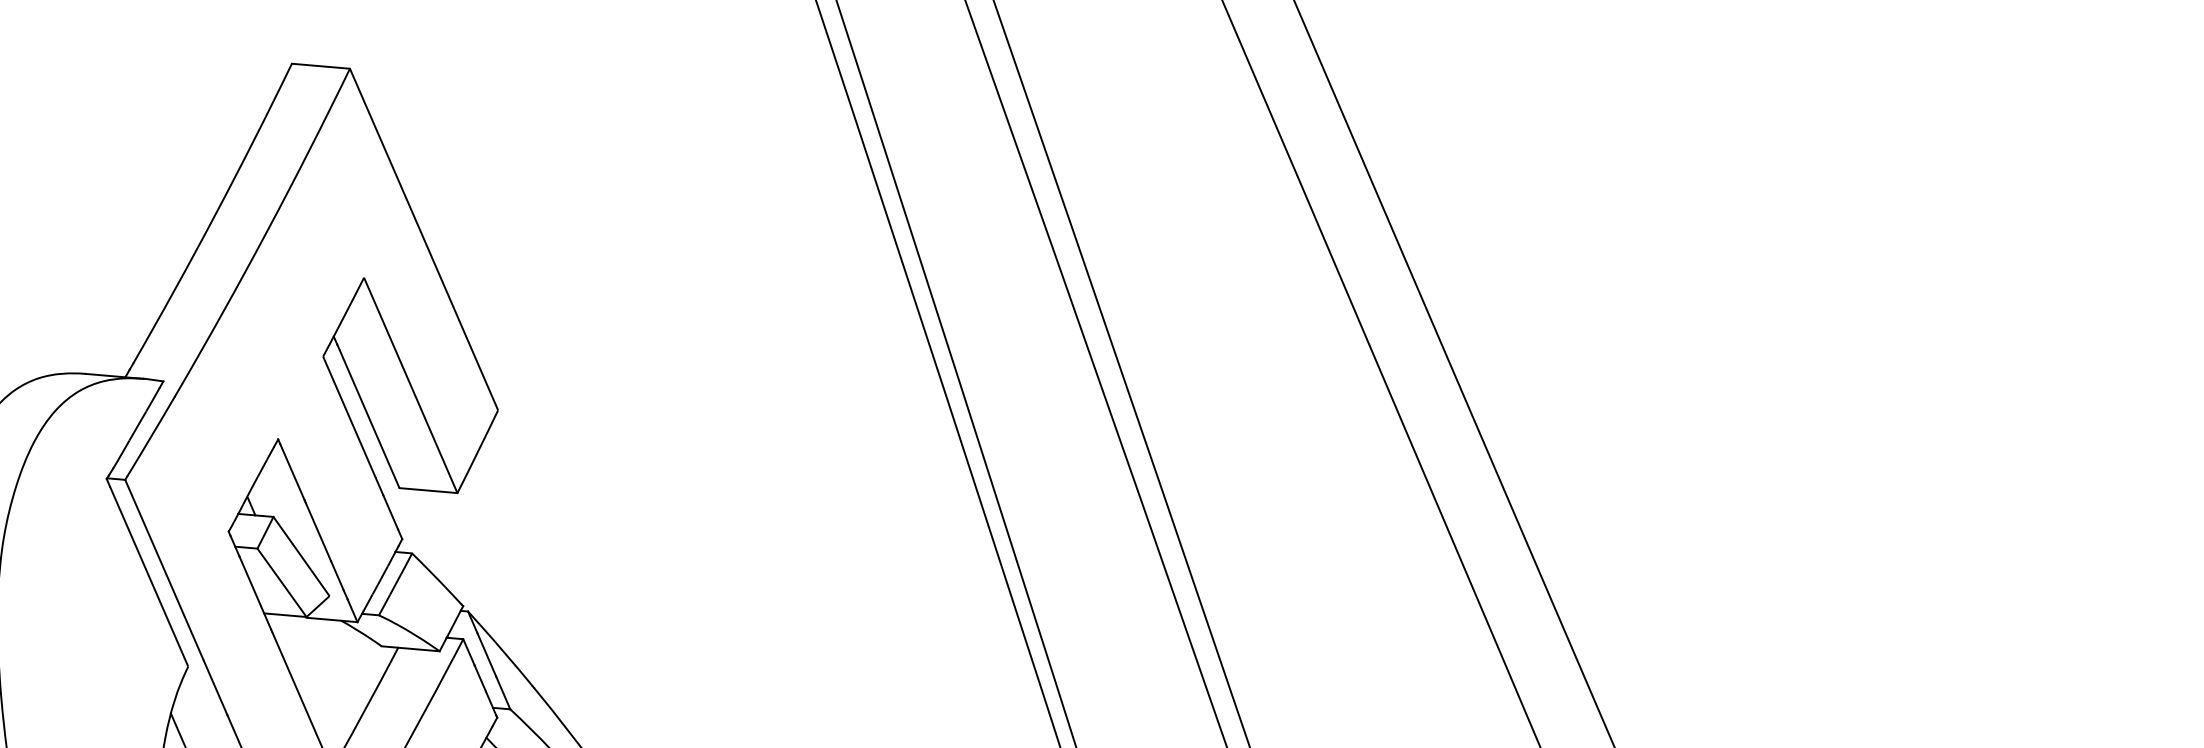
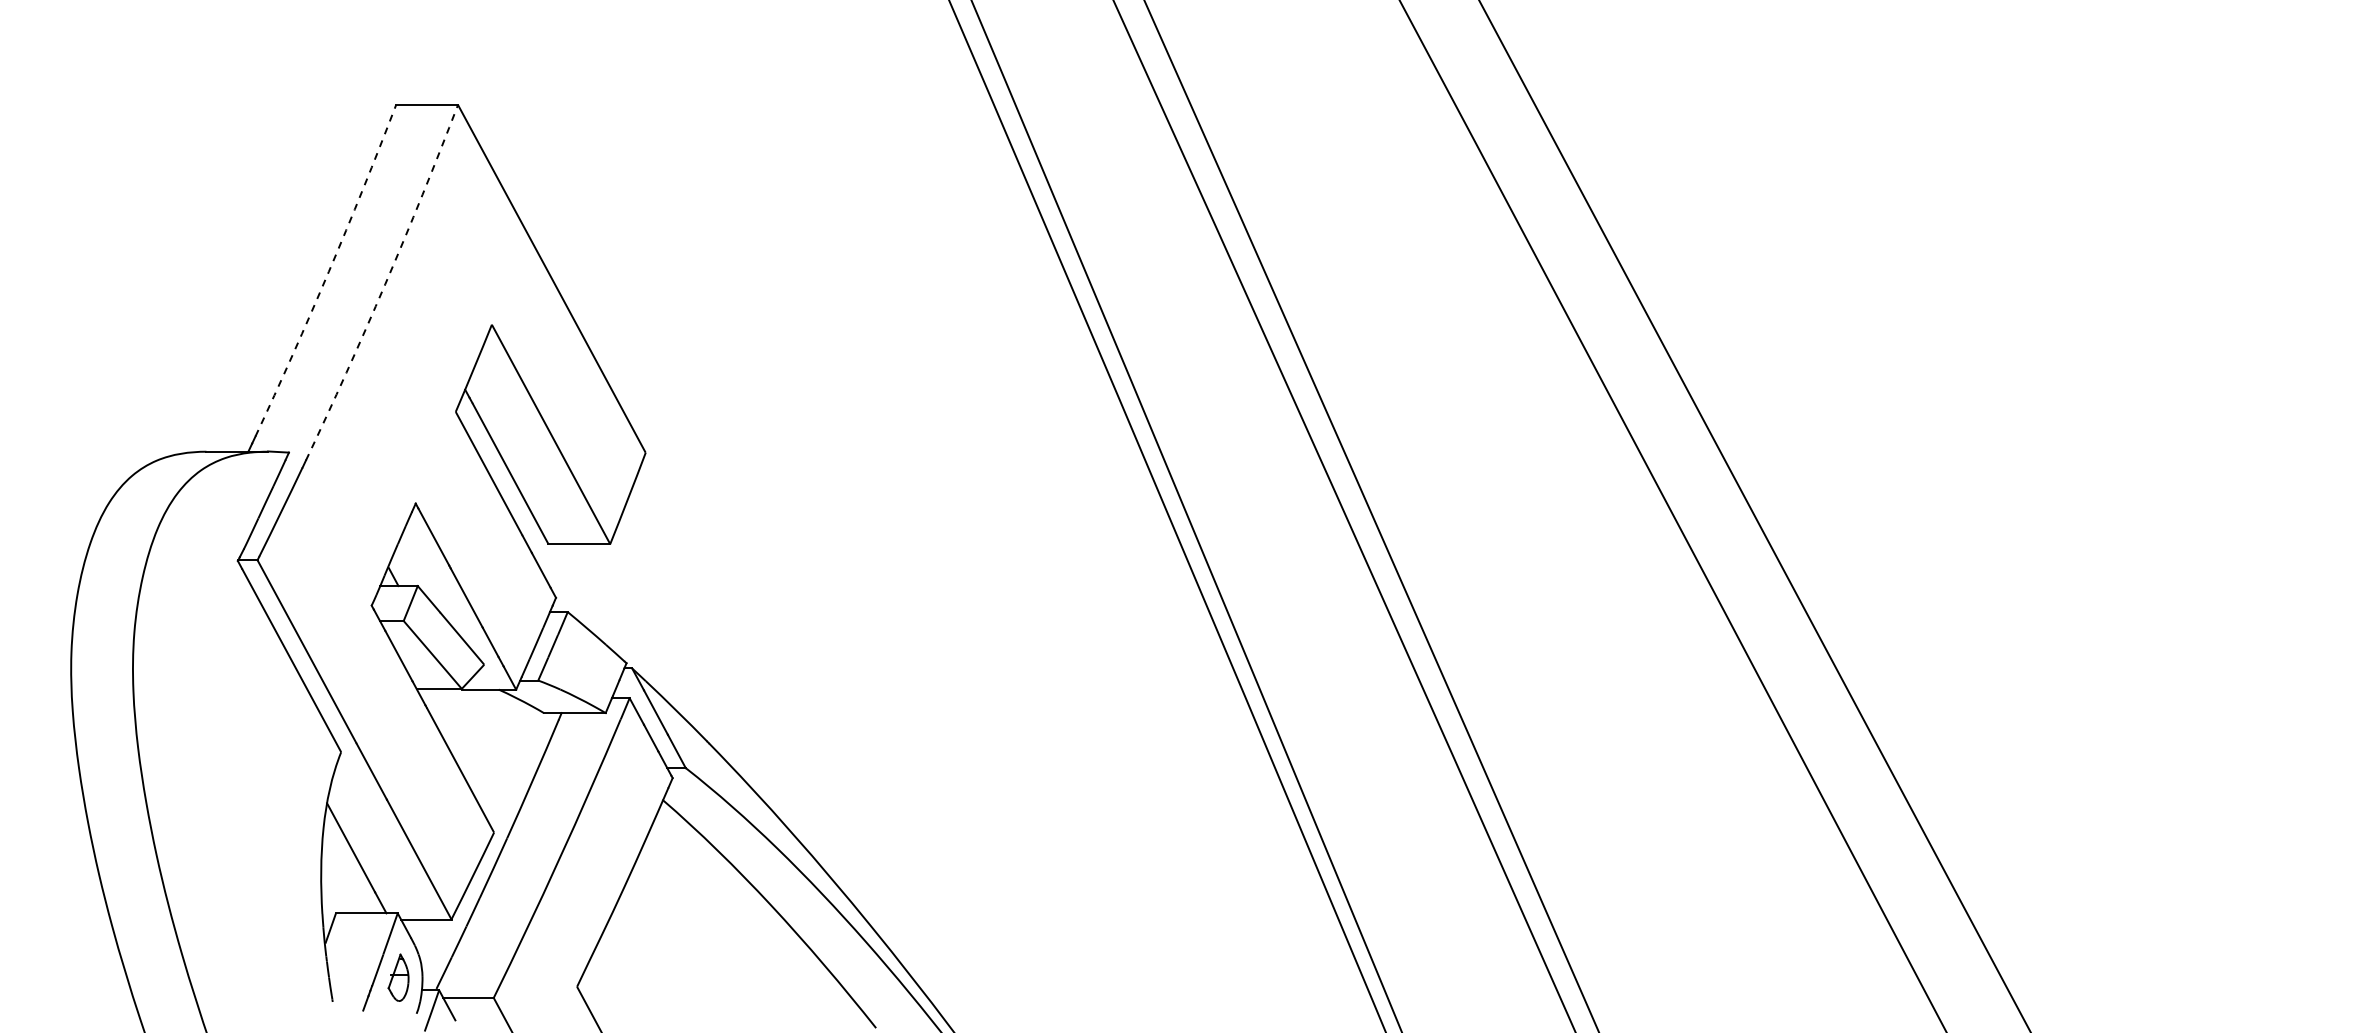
arc: (215, 214) -> (328, 271), solid -> dashed
arc: (267, 231) -> (385, 284), solid -> dashed

